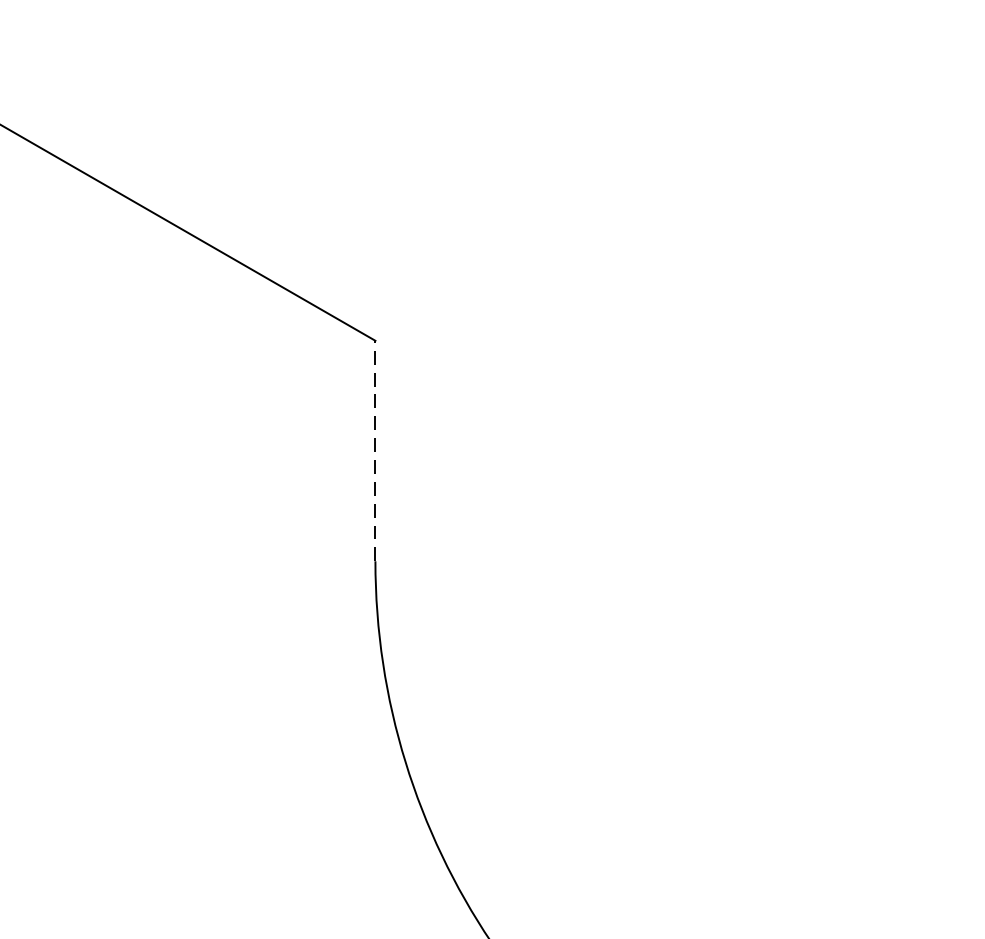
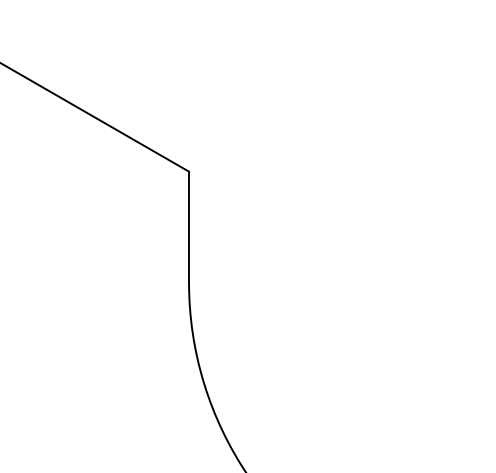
line: (376, 451) -> (189, 227), dashed -> solid

